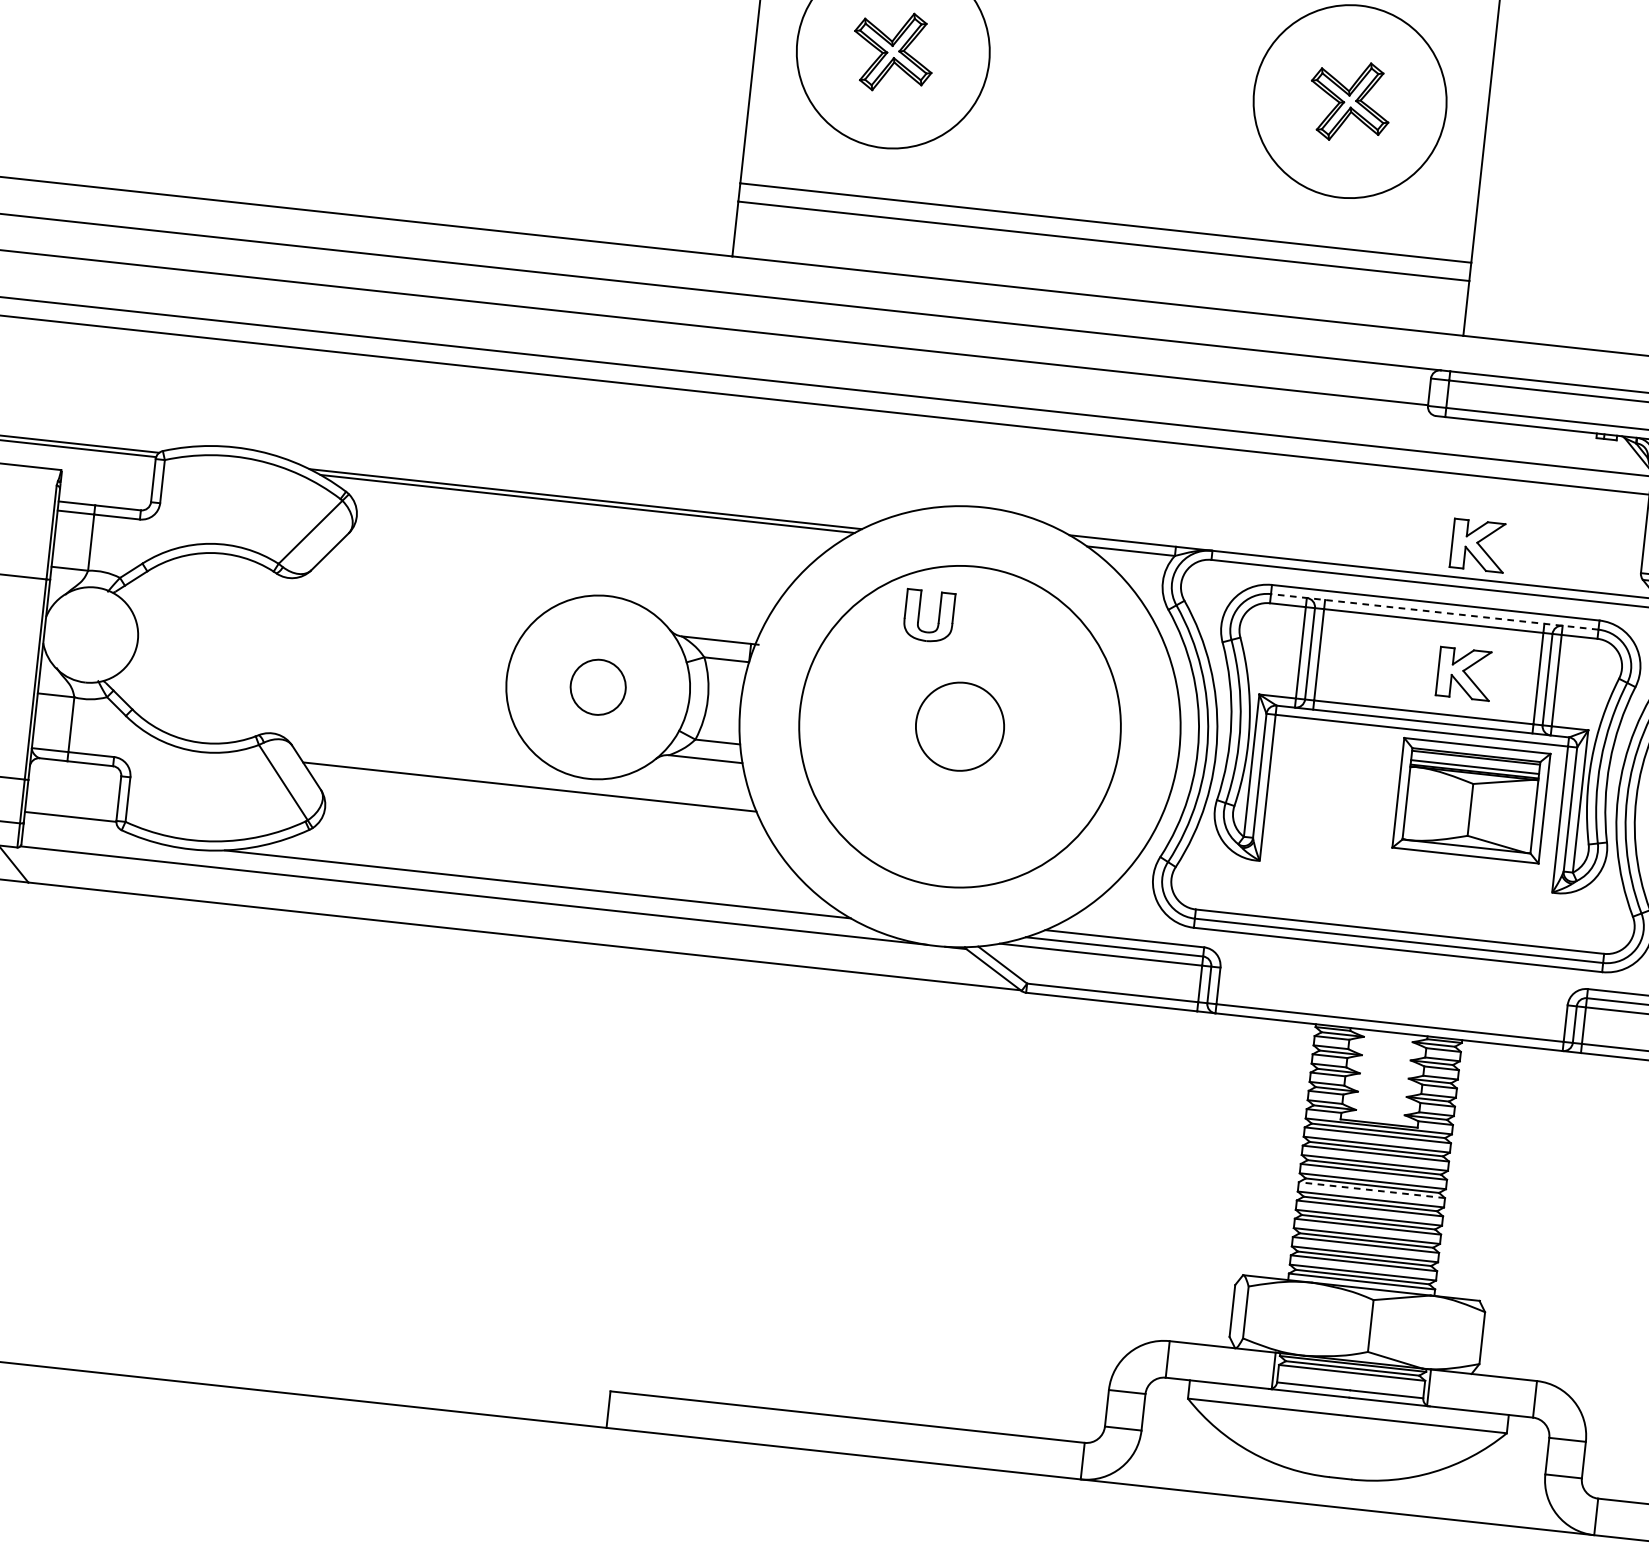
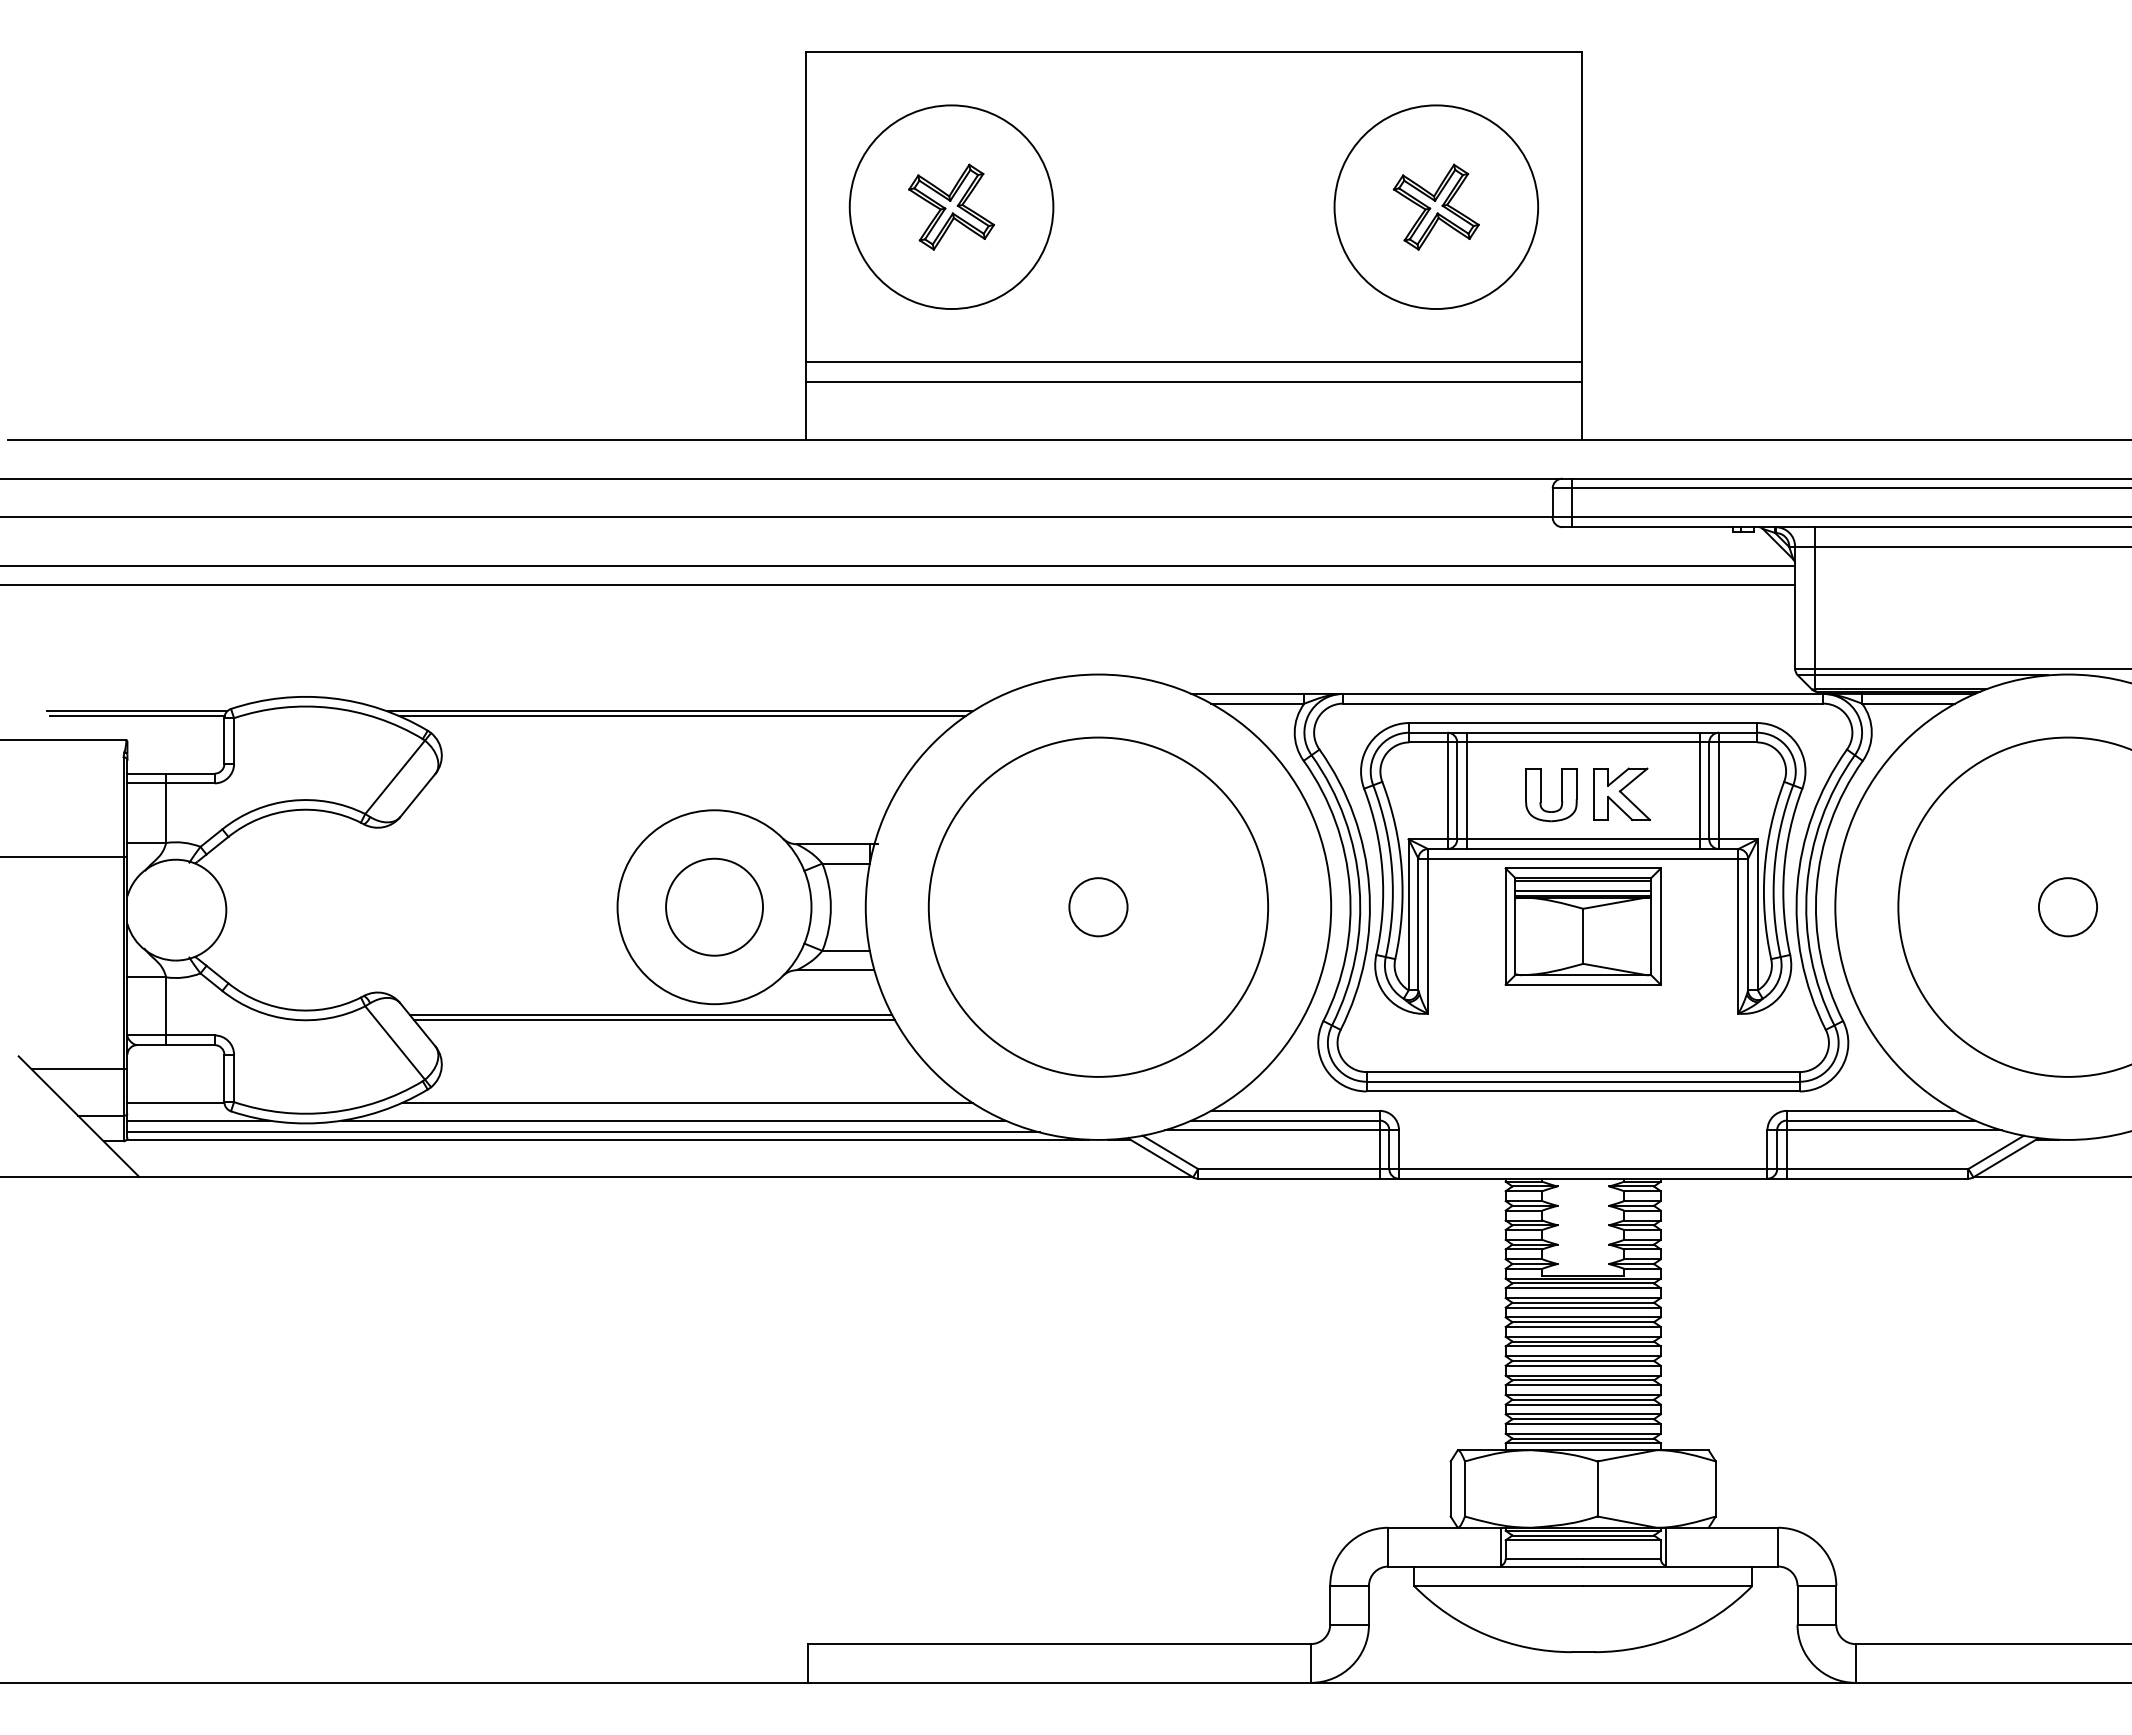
part: (1478, 545) -> (1621, 658), removed
line: (1435, 611) -> (1583, 732), dashed -> solid
part: (919, 615) -> (1541, 795), moved
circle: (598, 686) -> (714, 906), size x1.67
circle: (960, 726) -> (1098, 907), size x0.62
line: (526, 781) -> (650, 1014), added
part: (1470, 800) -> (1582, 926), moved
line: (90, 835) -> (198, 1120), added
line: (551, 869) -> (686, 1103), added
line: (451, 886) -> (583, 1132), added
line: (1372, 1190) -> (1583, 1346), dashed -> solid

